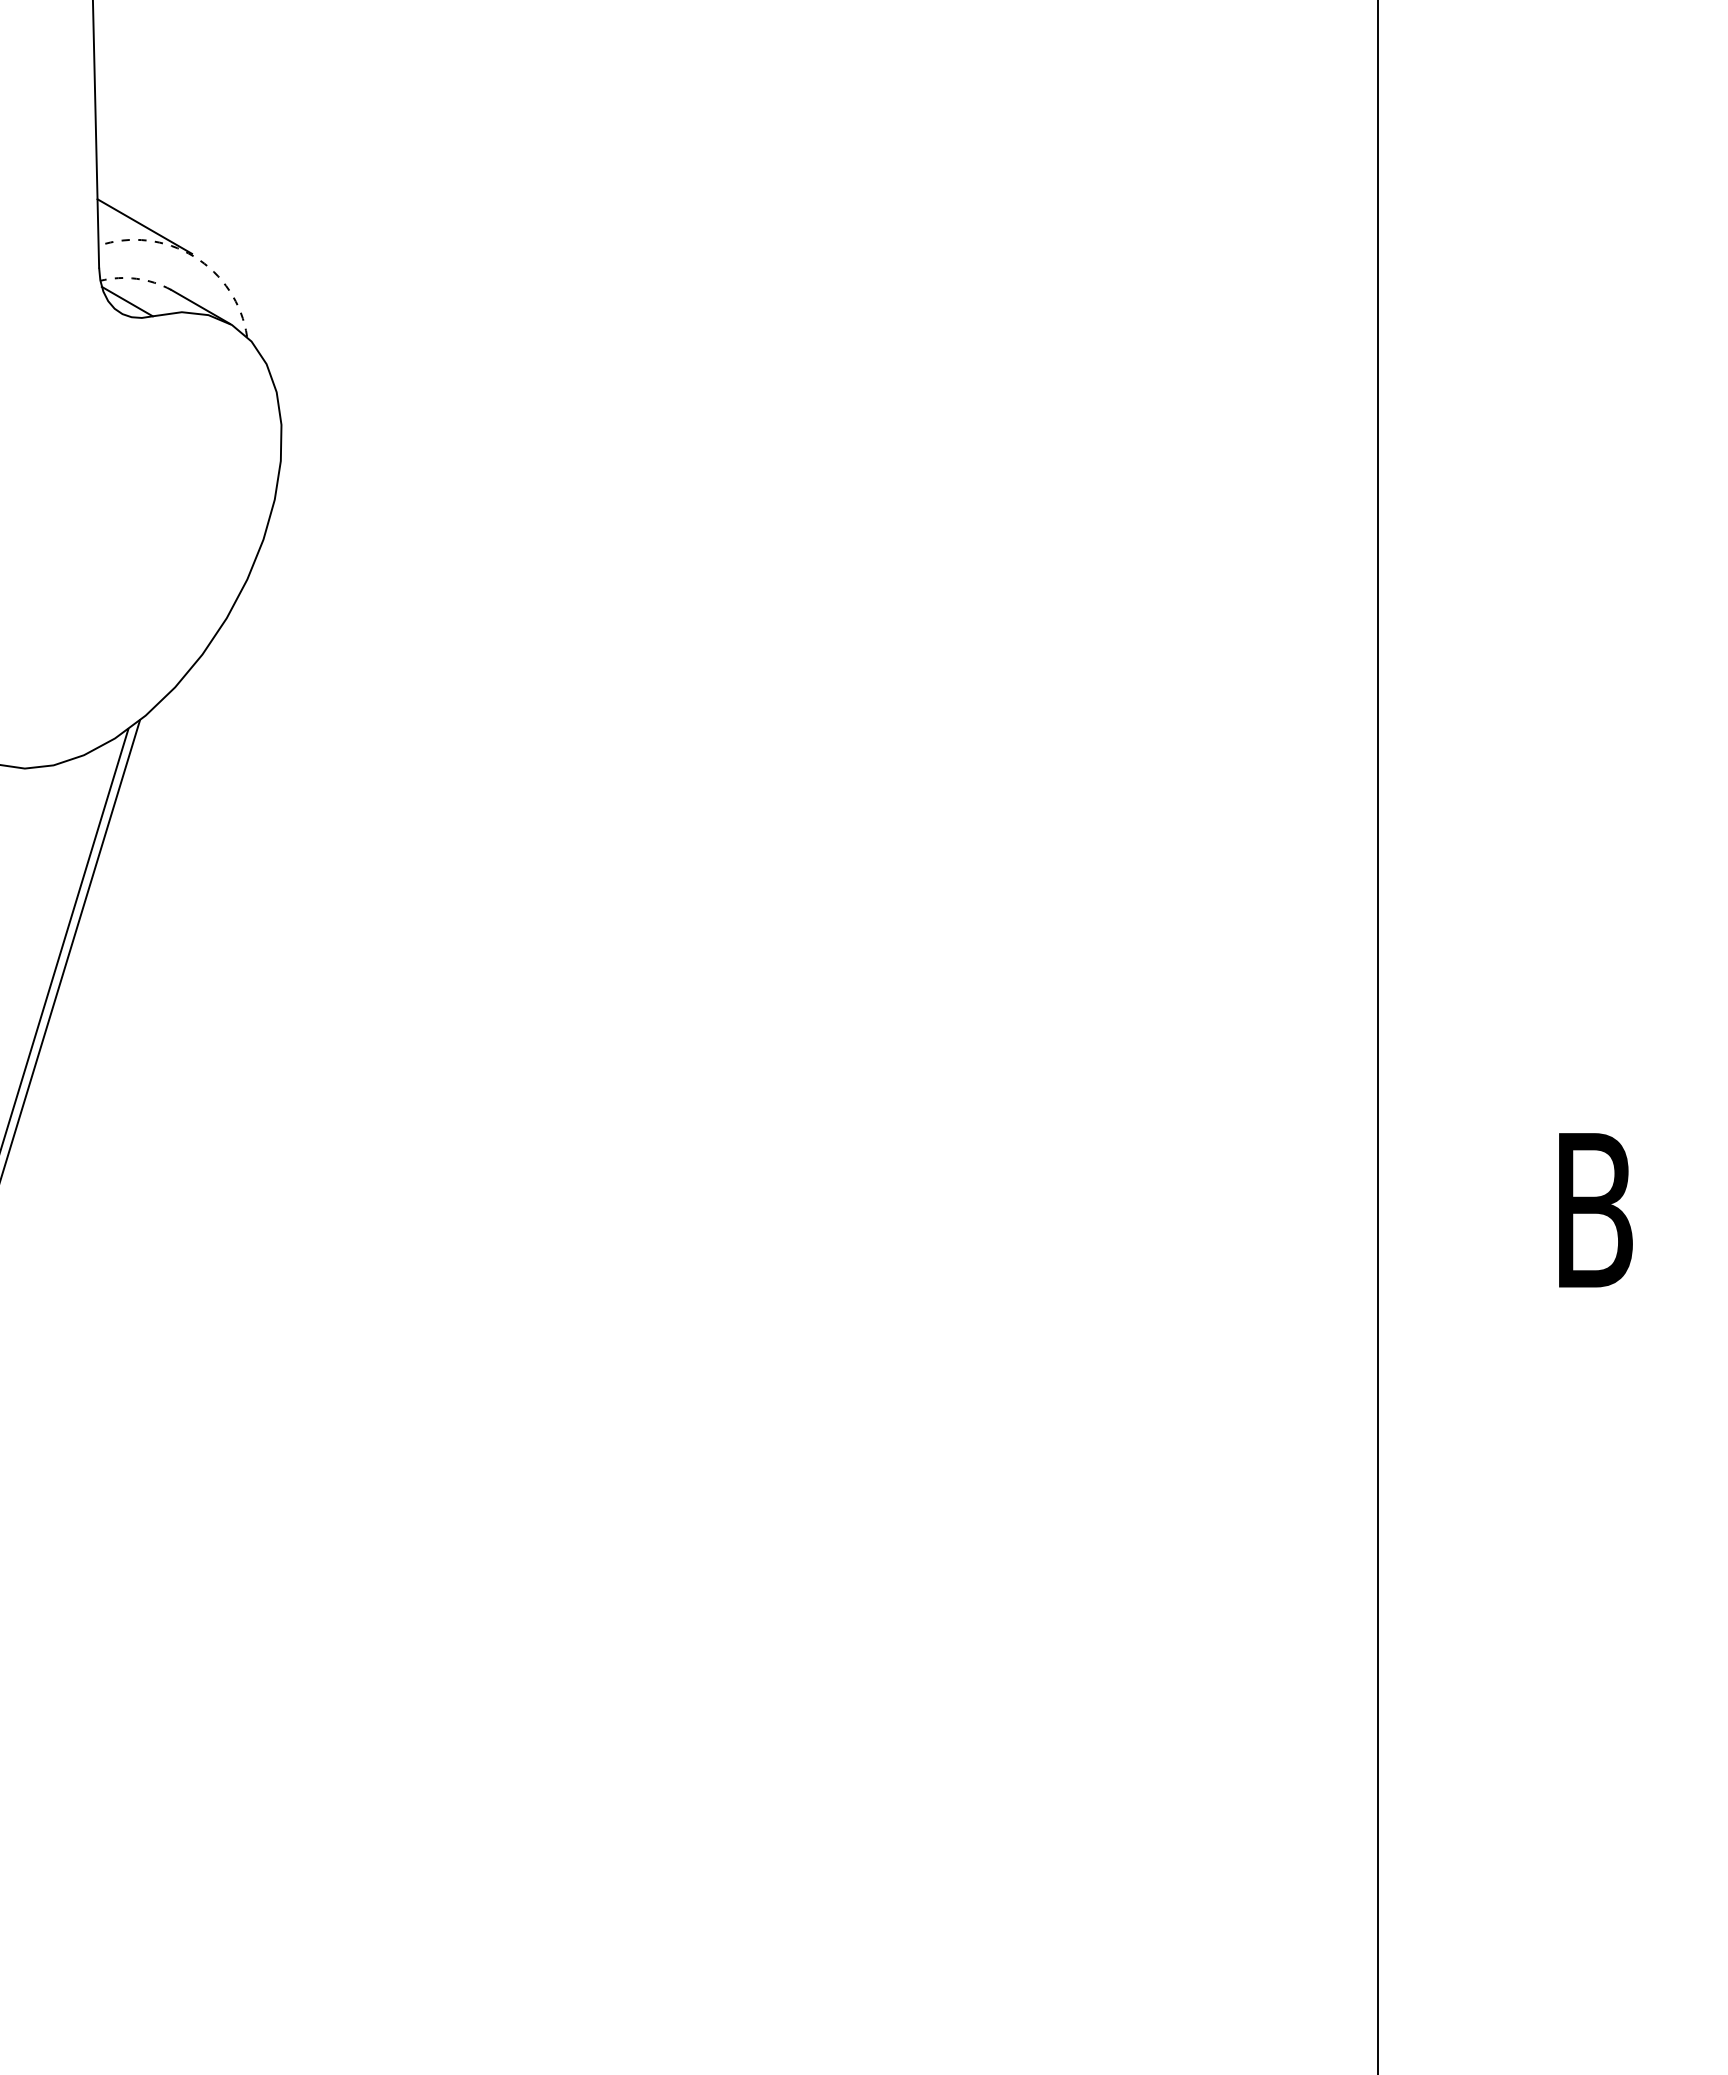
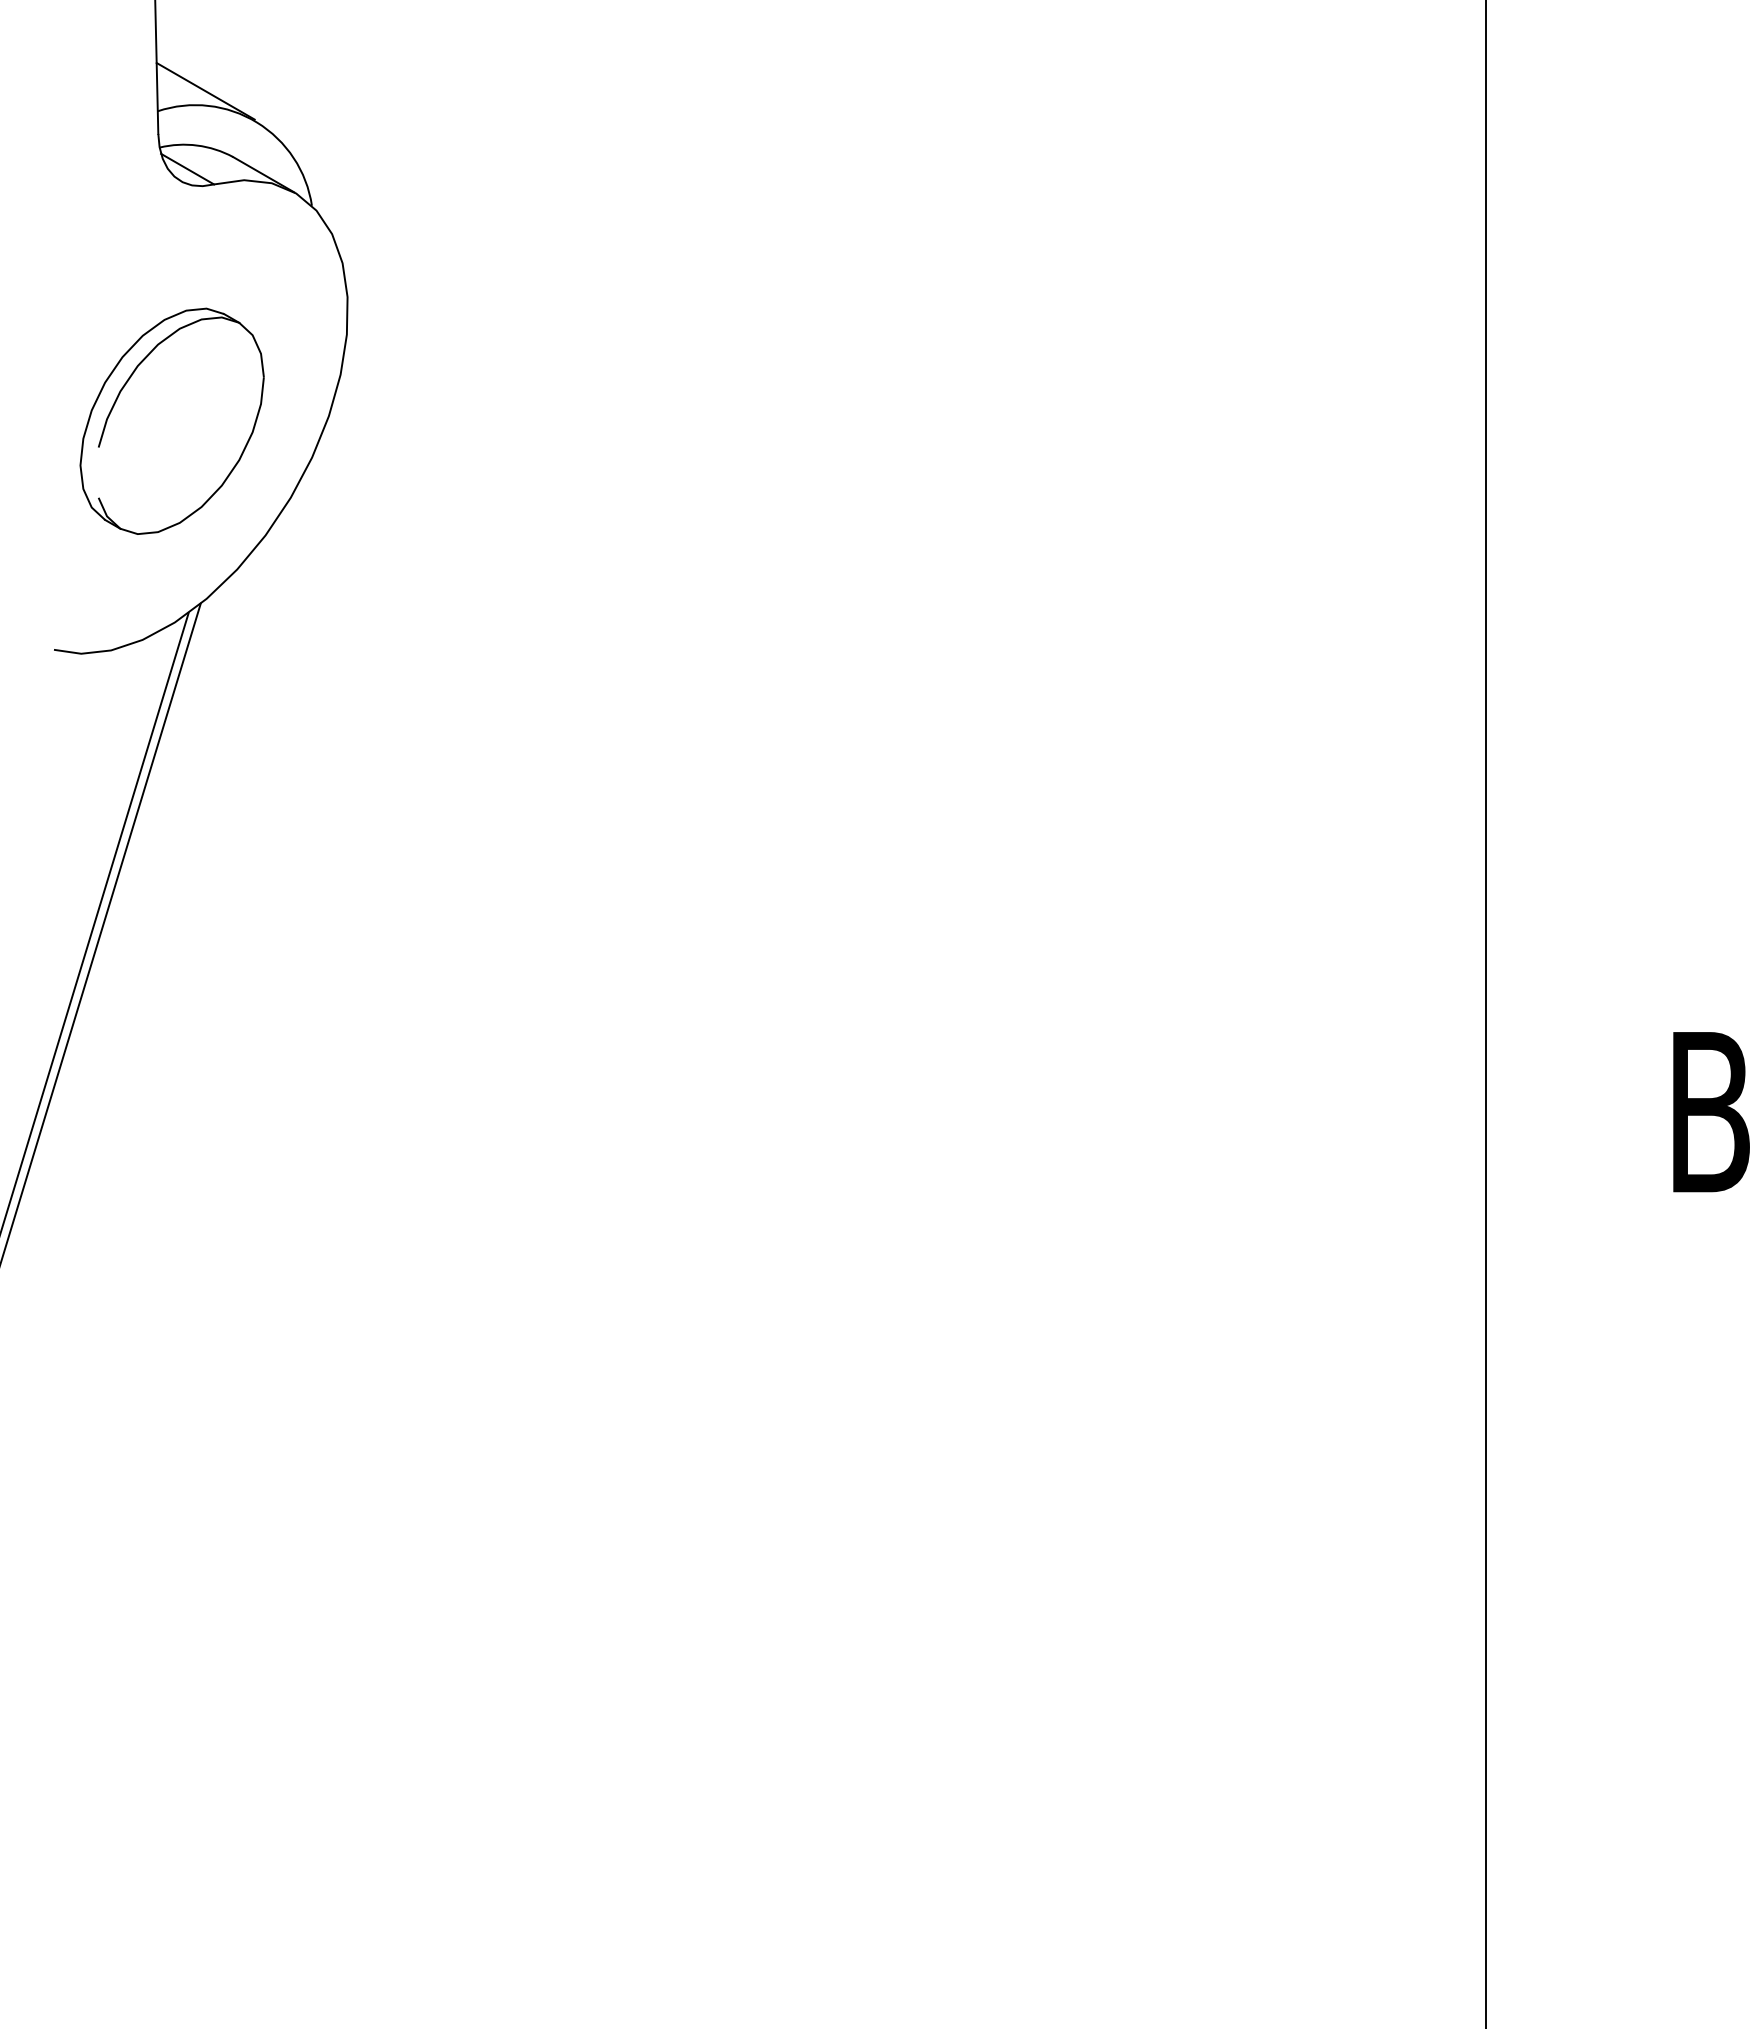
arc: (194, 256) -> (257, 122), dashed -> solid
arc: (136, 278) -> (197, 145), dashed -> solid
part: (112, 544) -> (172, 421), added

